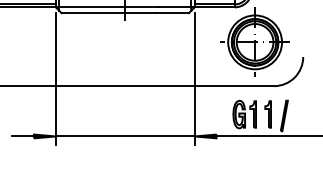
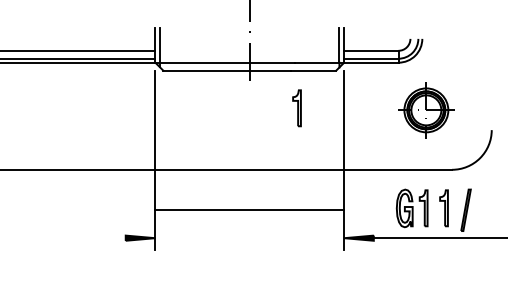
part: (159, 41) -> (296, 108), added
part: (255, 42) -> (426, 110), size x0.6
line: (22, 136) -> (110, 238), removed
line: (125, 136) -> (249, 210), moved

